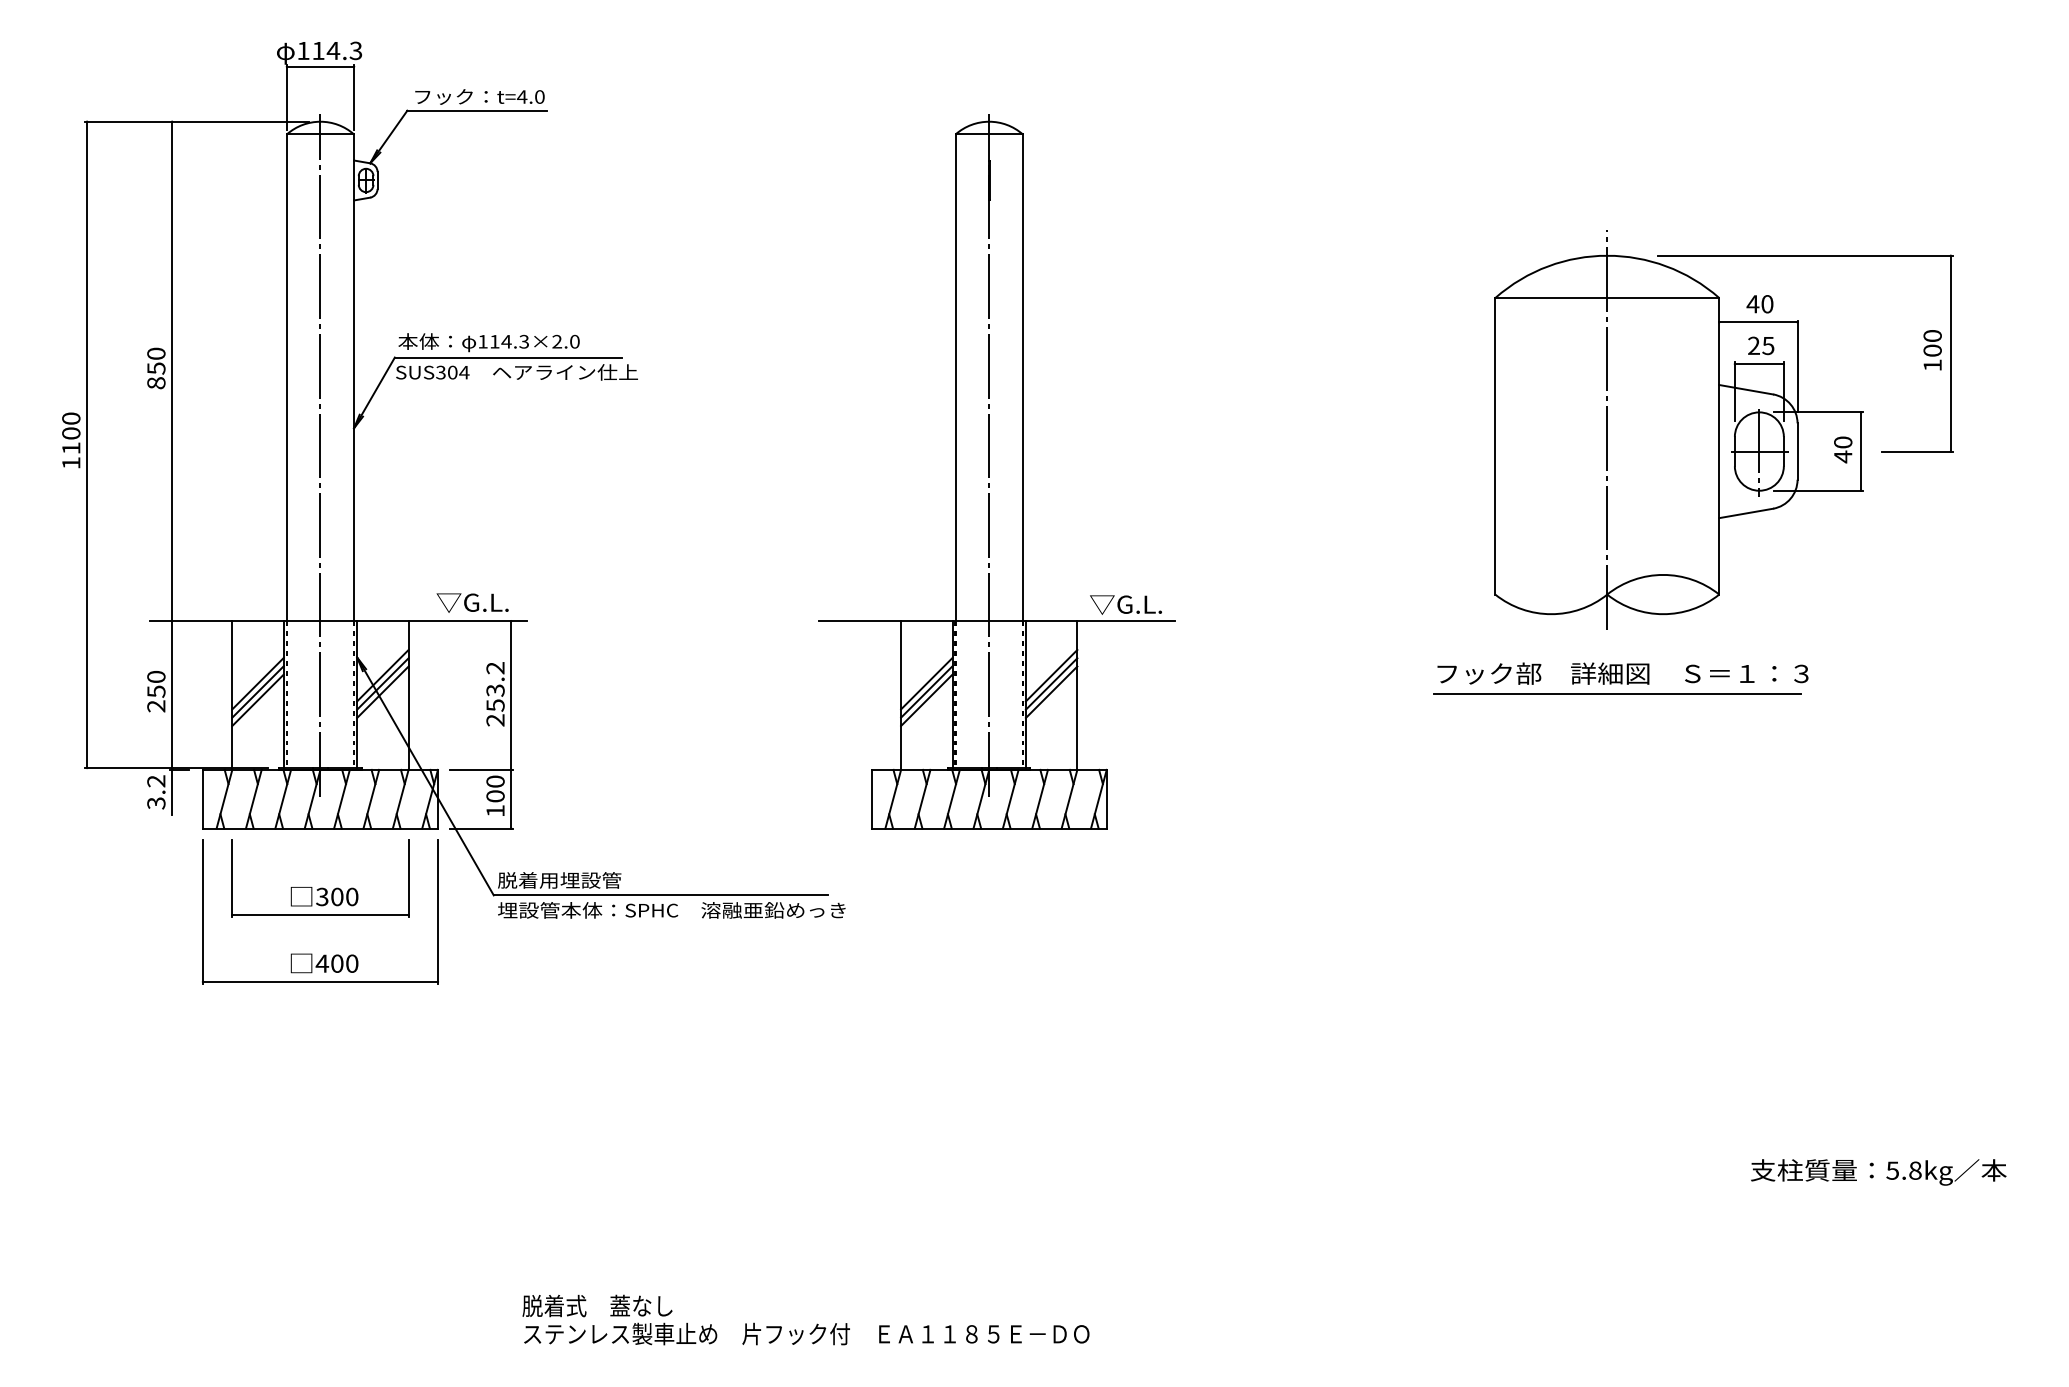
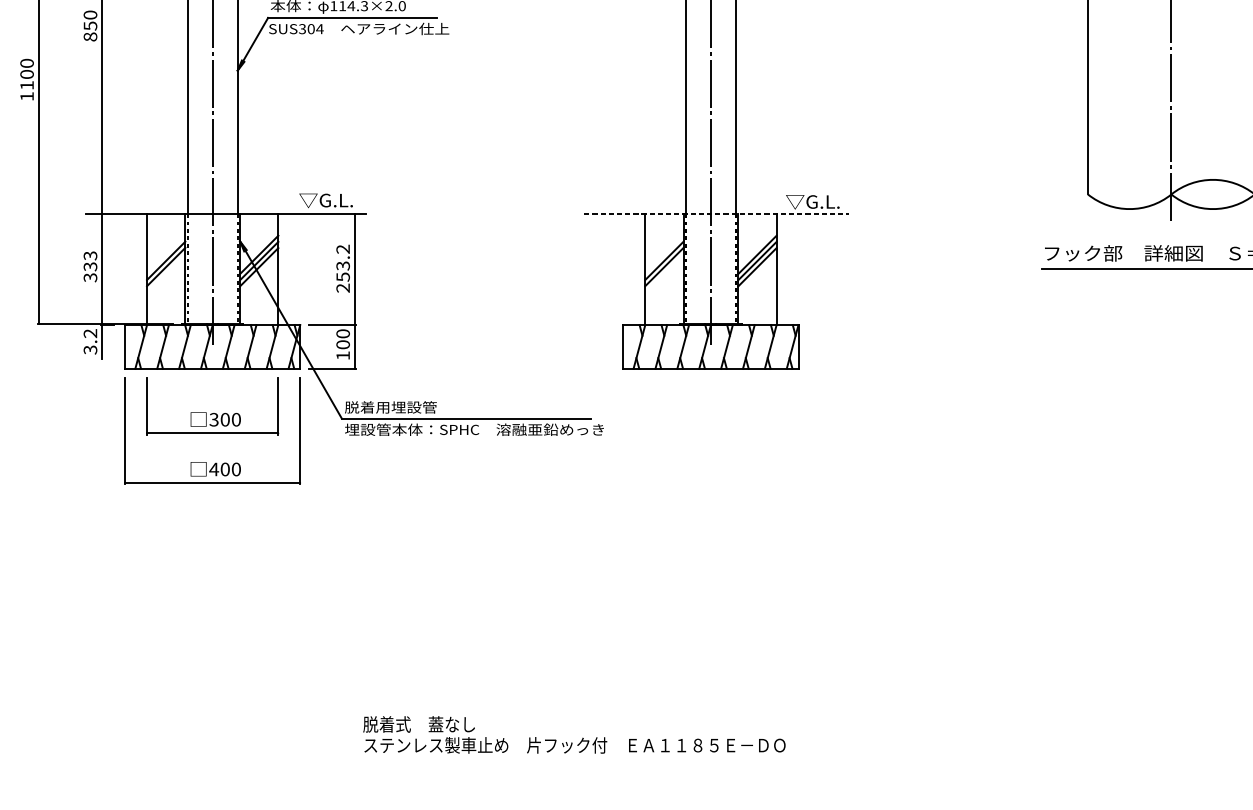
line: (997, 621) -> (717, 214), solid -> dashed
text: (156, 691) -> (90, 266), 250 -> 333
line: (257, 700) -> (165, 273), removed
line: (926, 700) -> (664, 273), removed

